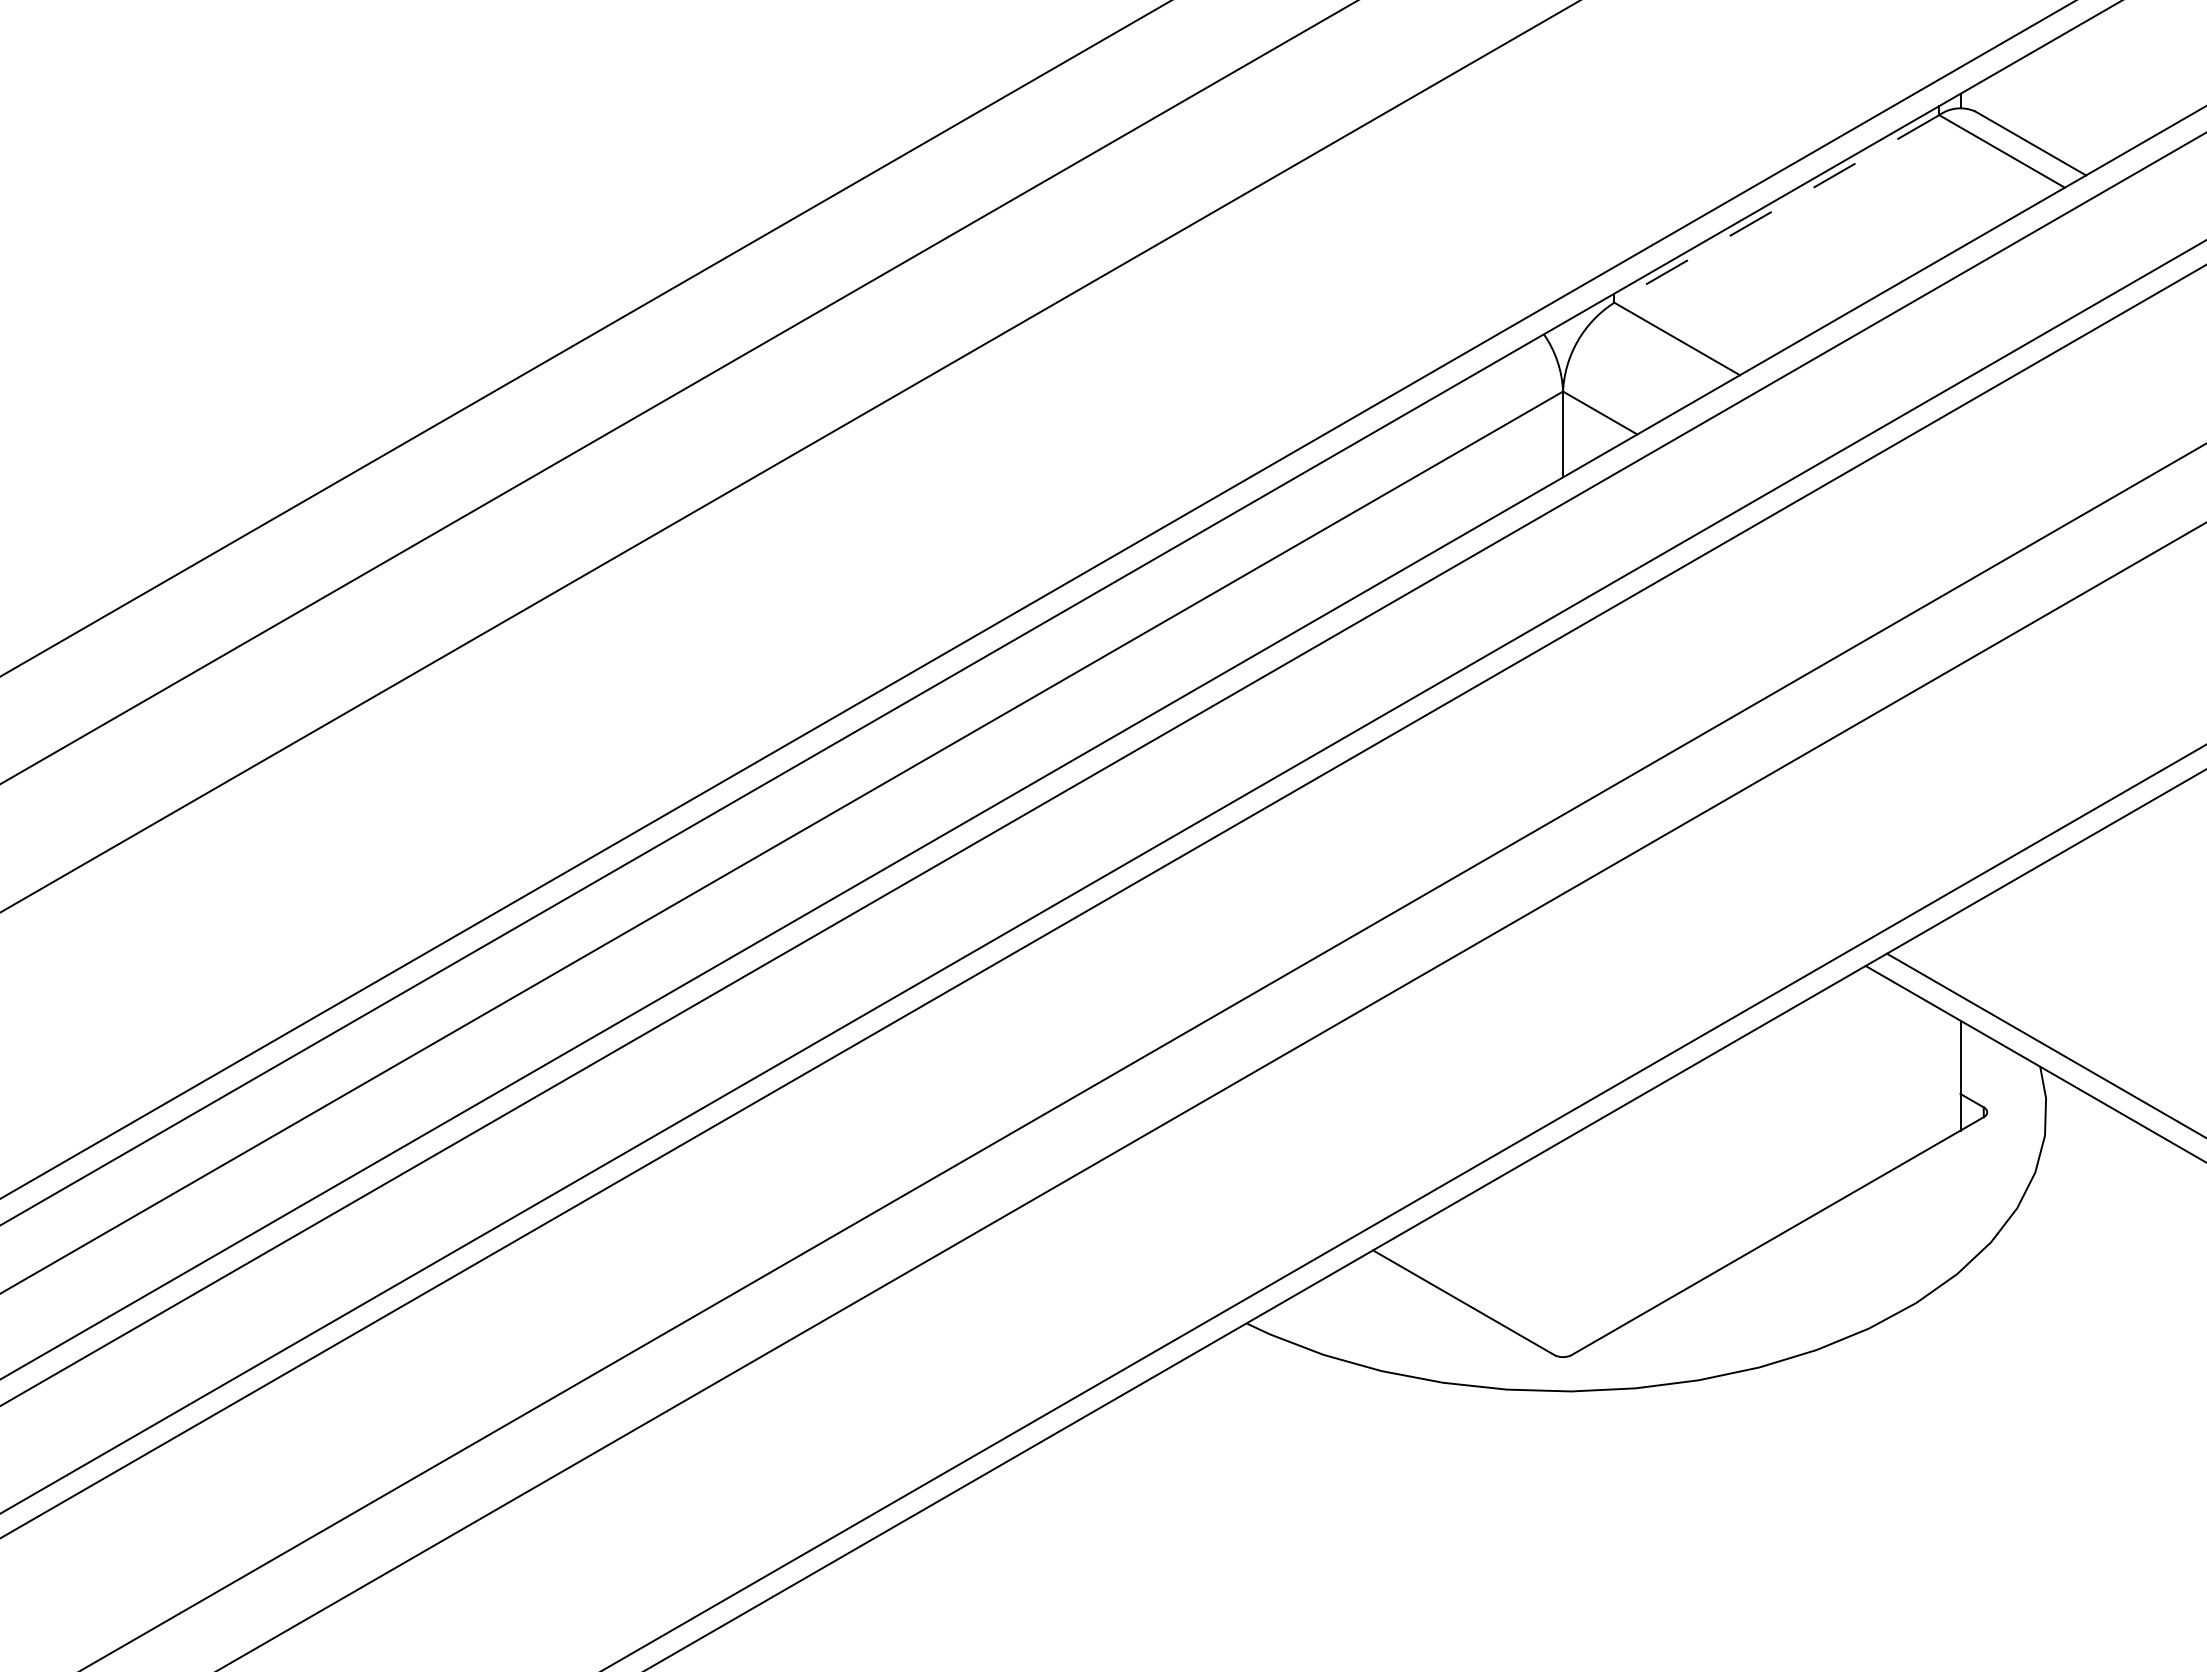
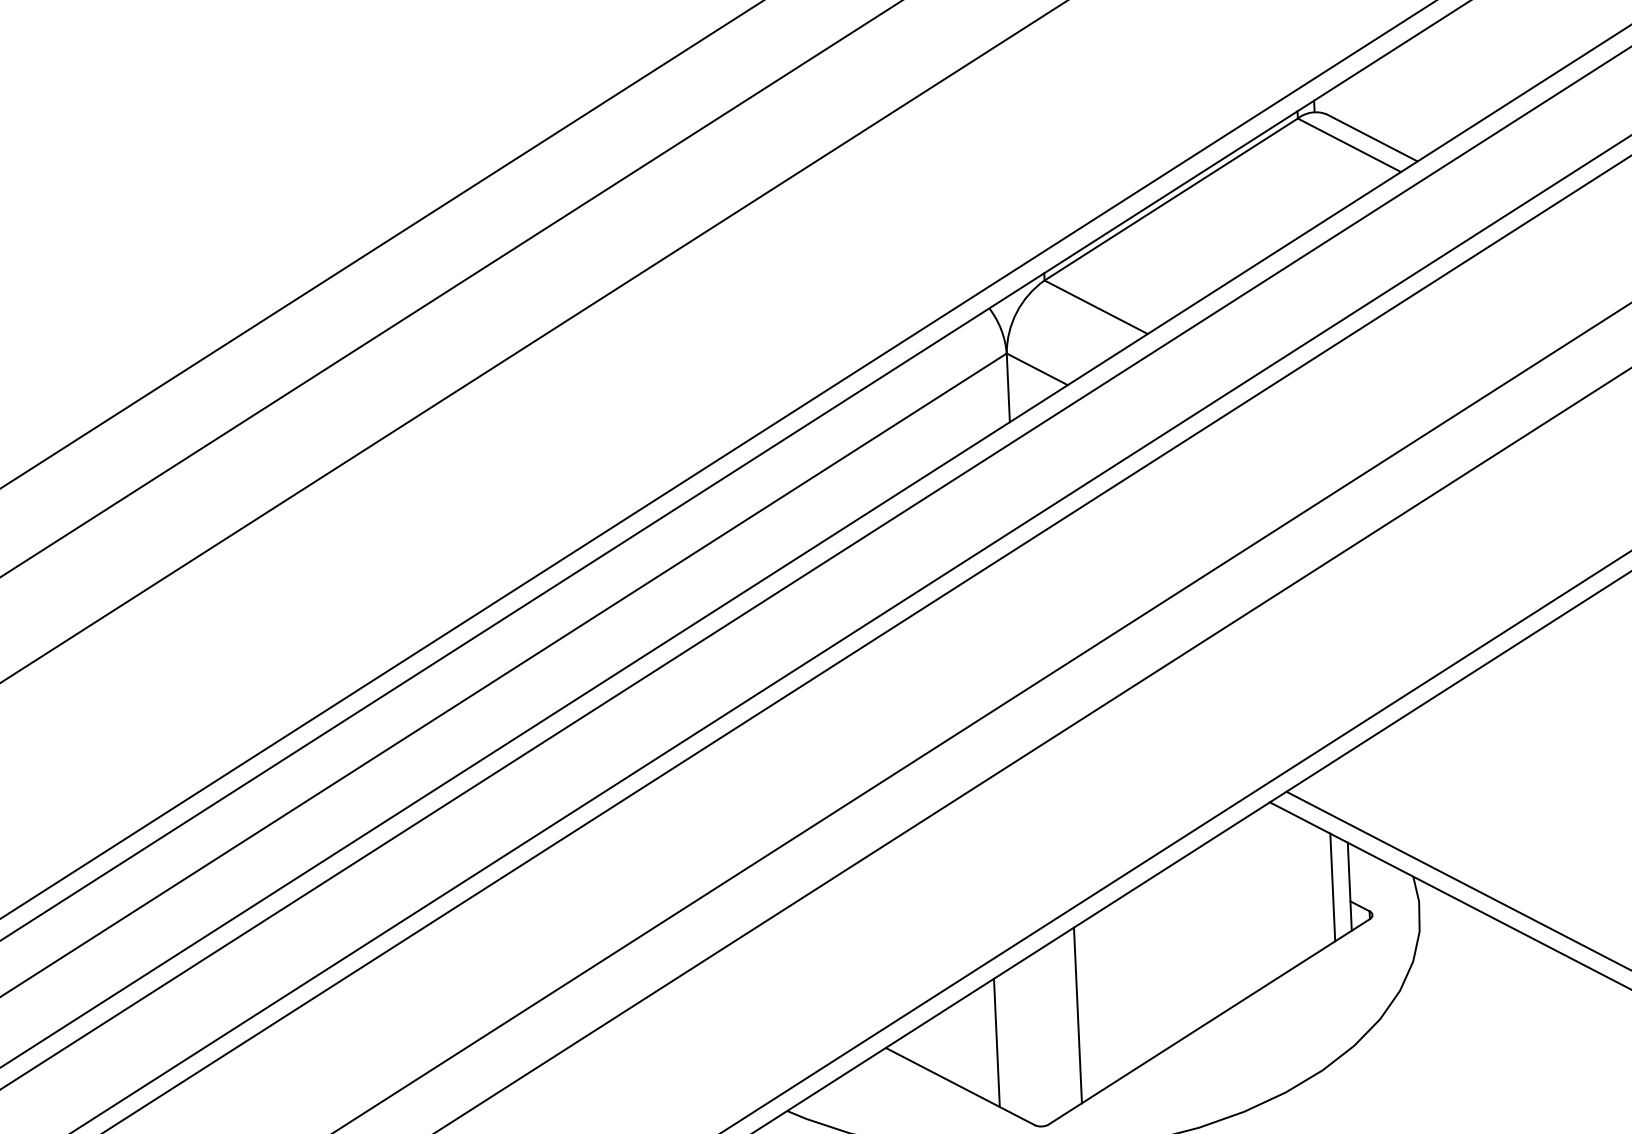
line: (1776, 208) -> (1170, 199), dashed -> solid
line: (1939, 1075) -> (1332, 887), added
line: (1614, 1220) -> (1078, 1015), added
line: (1511, 1250) -> (996, 1043), added

